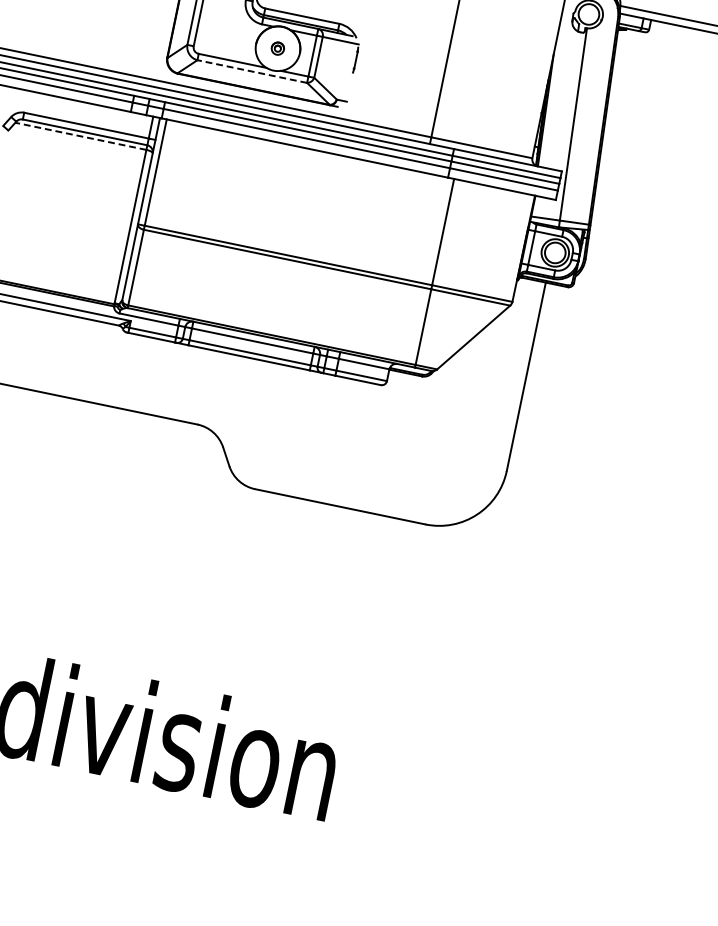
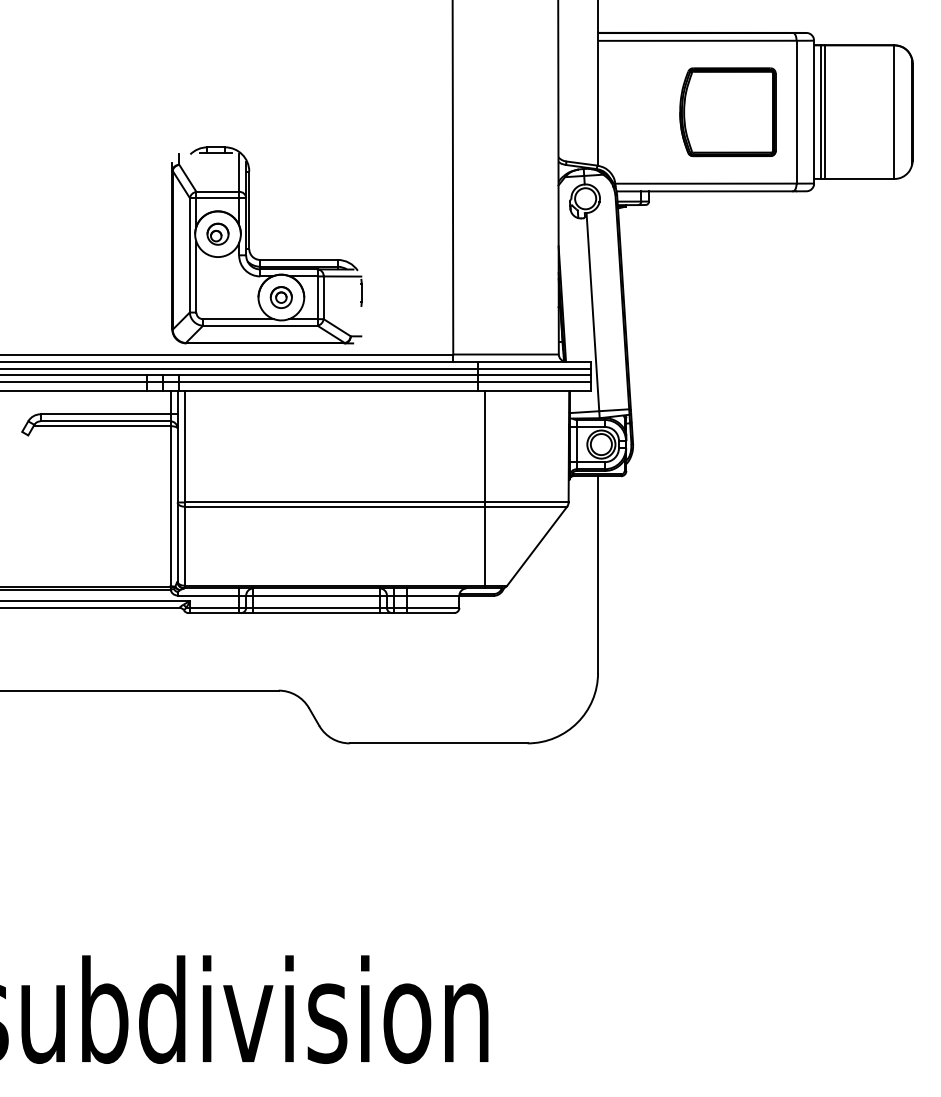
part: (277, 48) -> (280, 297), size x1.67
line: (251, 71) -> (259, 325), dashed -> solid
line: (80, 136) -> (101, 426), dashed -> solid

